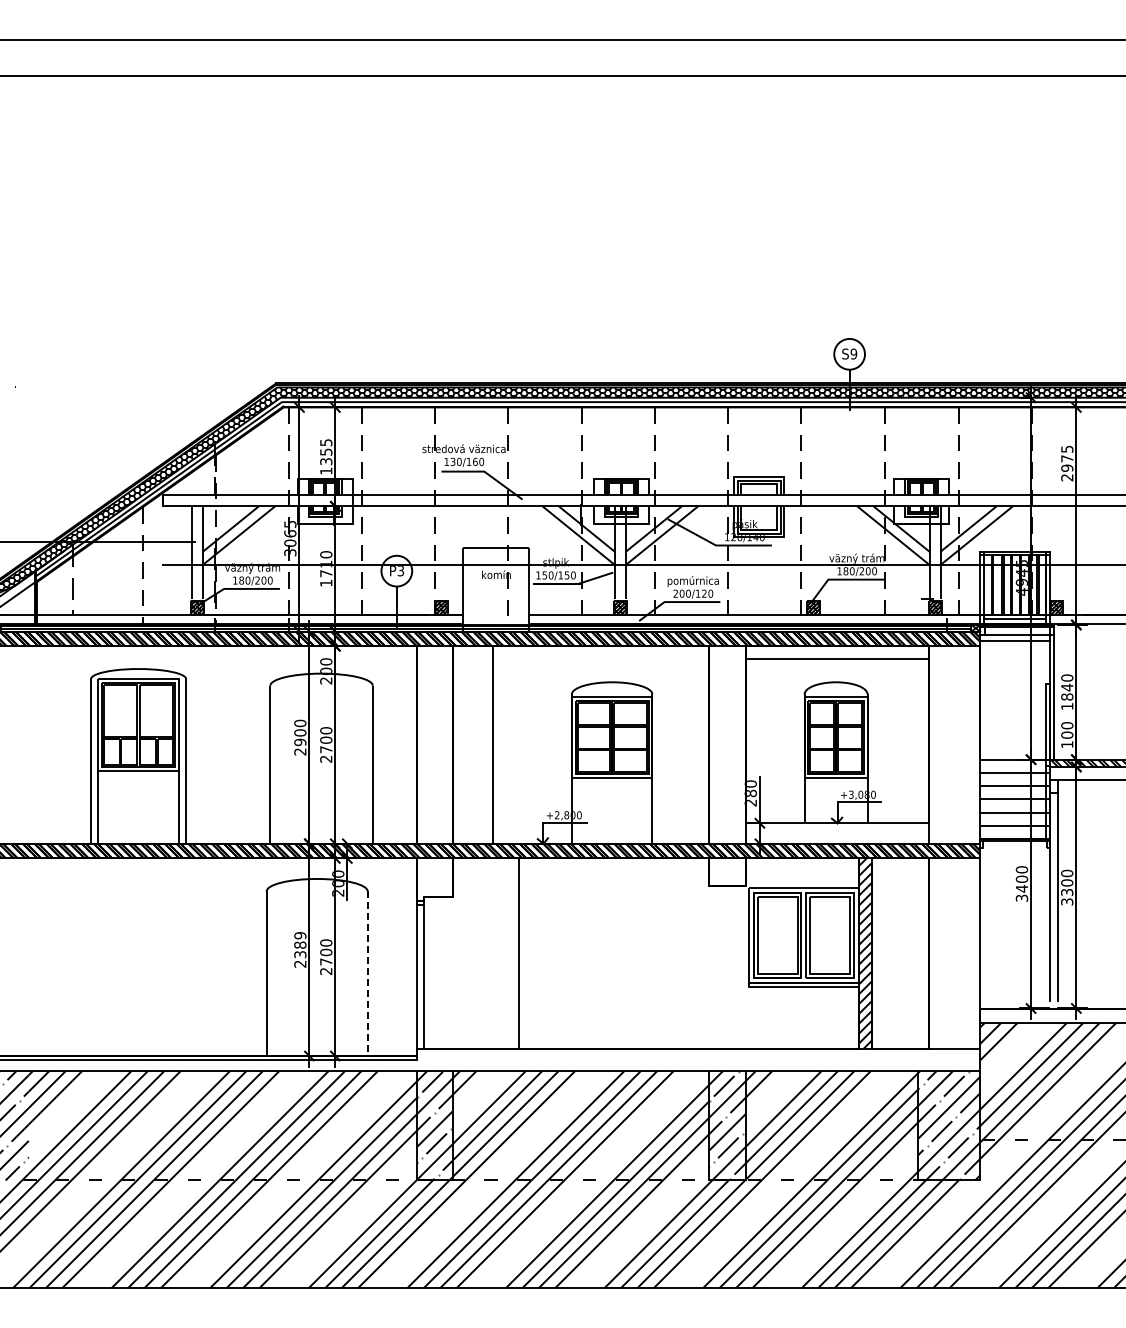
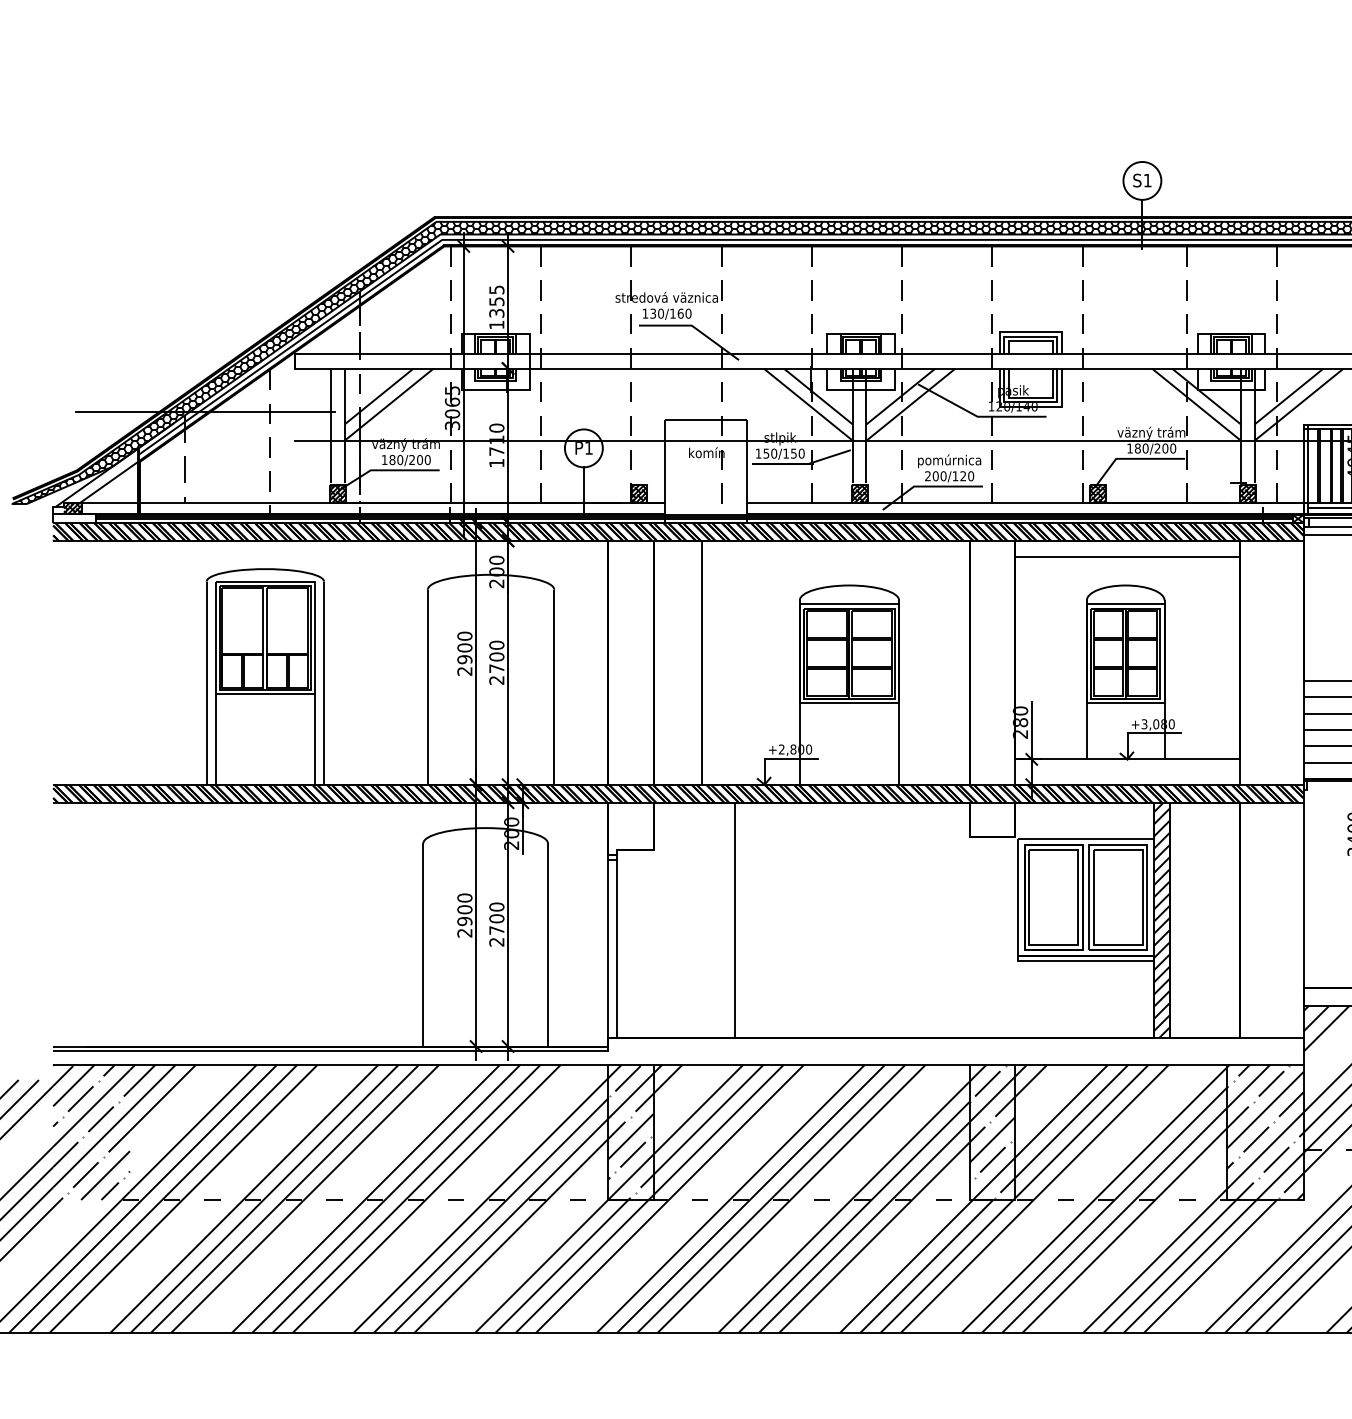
text: (853, 353) -> (1147, 179), S9 -> S1
text: (400, 571) -> (588, 448), P3 -> P1
text: (300, 945) -> (465, 910), 2389 -> 2900
line: (367, 974) -> (547, 945), dashed -> solid

